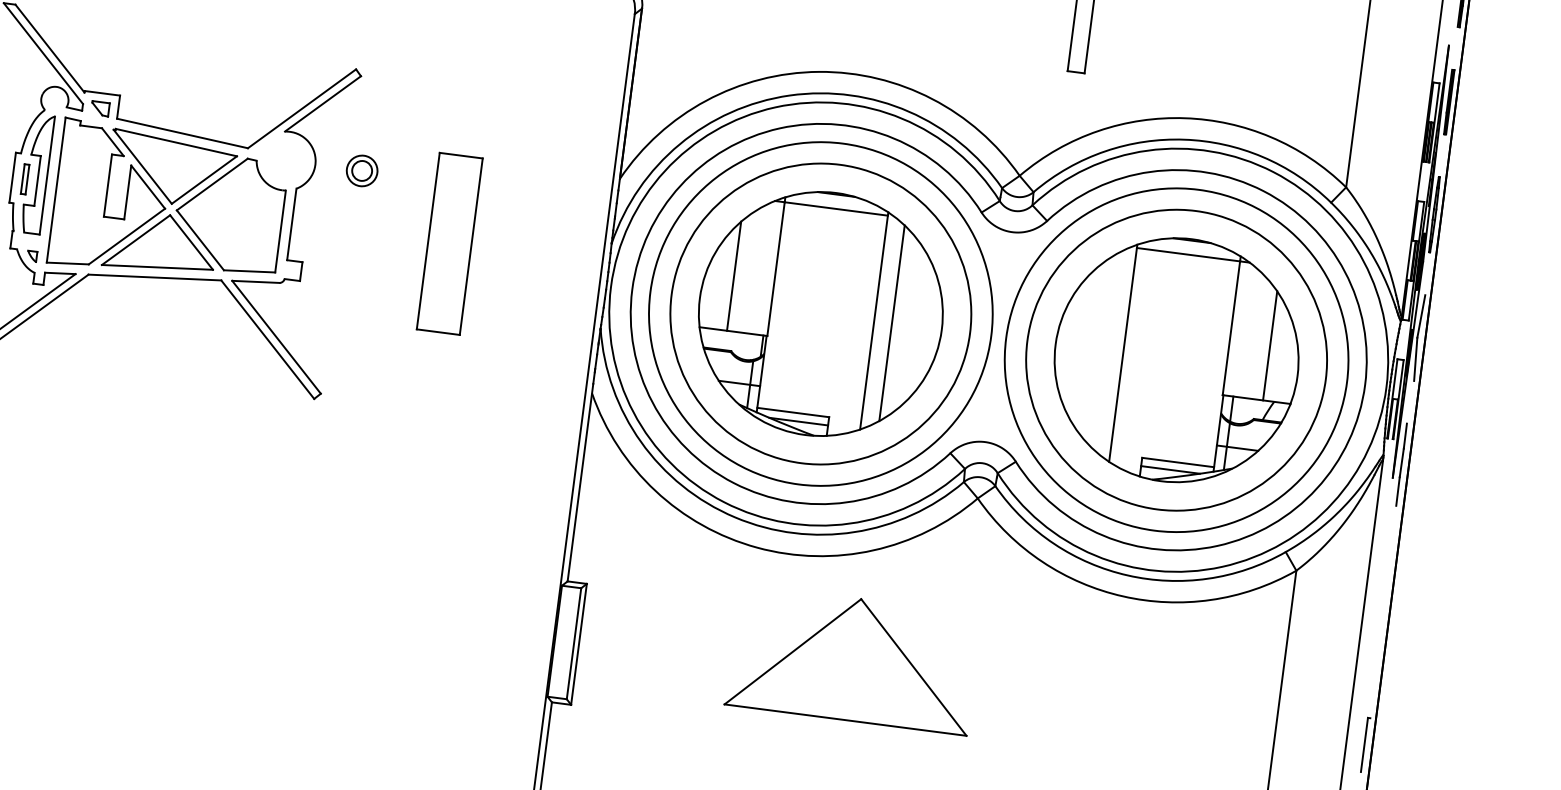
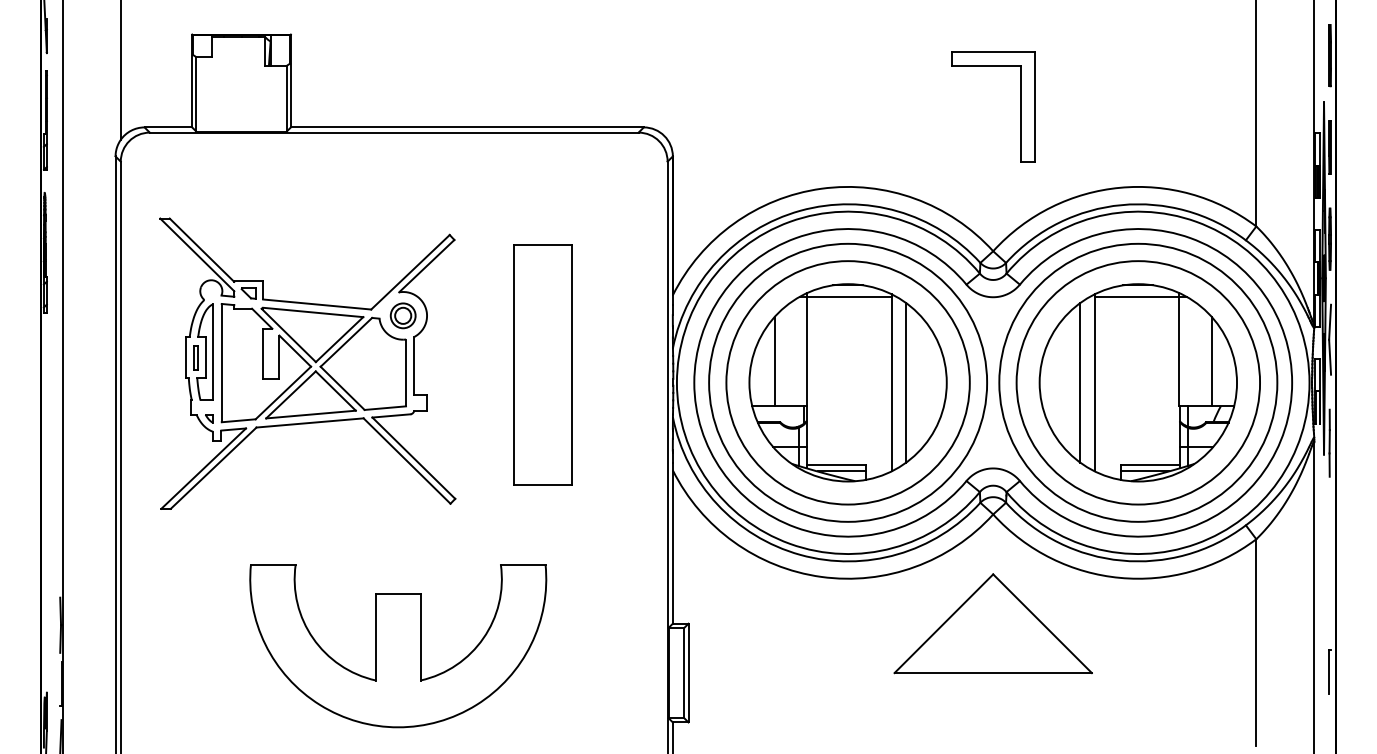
part: (361, 170) -> (402, 315), moved
part: (449, 242) -> (542, 364), size x1.67
line: (1105, 350) -> (1080, 382), added
part: (227, 565) -> (398, 646), added
part: (852, 659) -> (992, 623), moved

